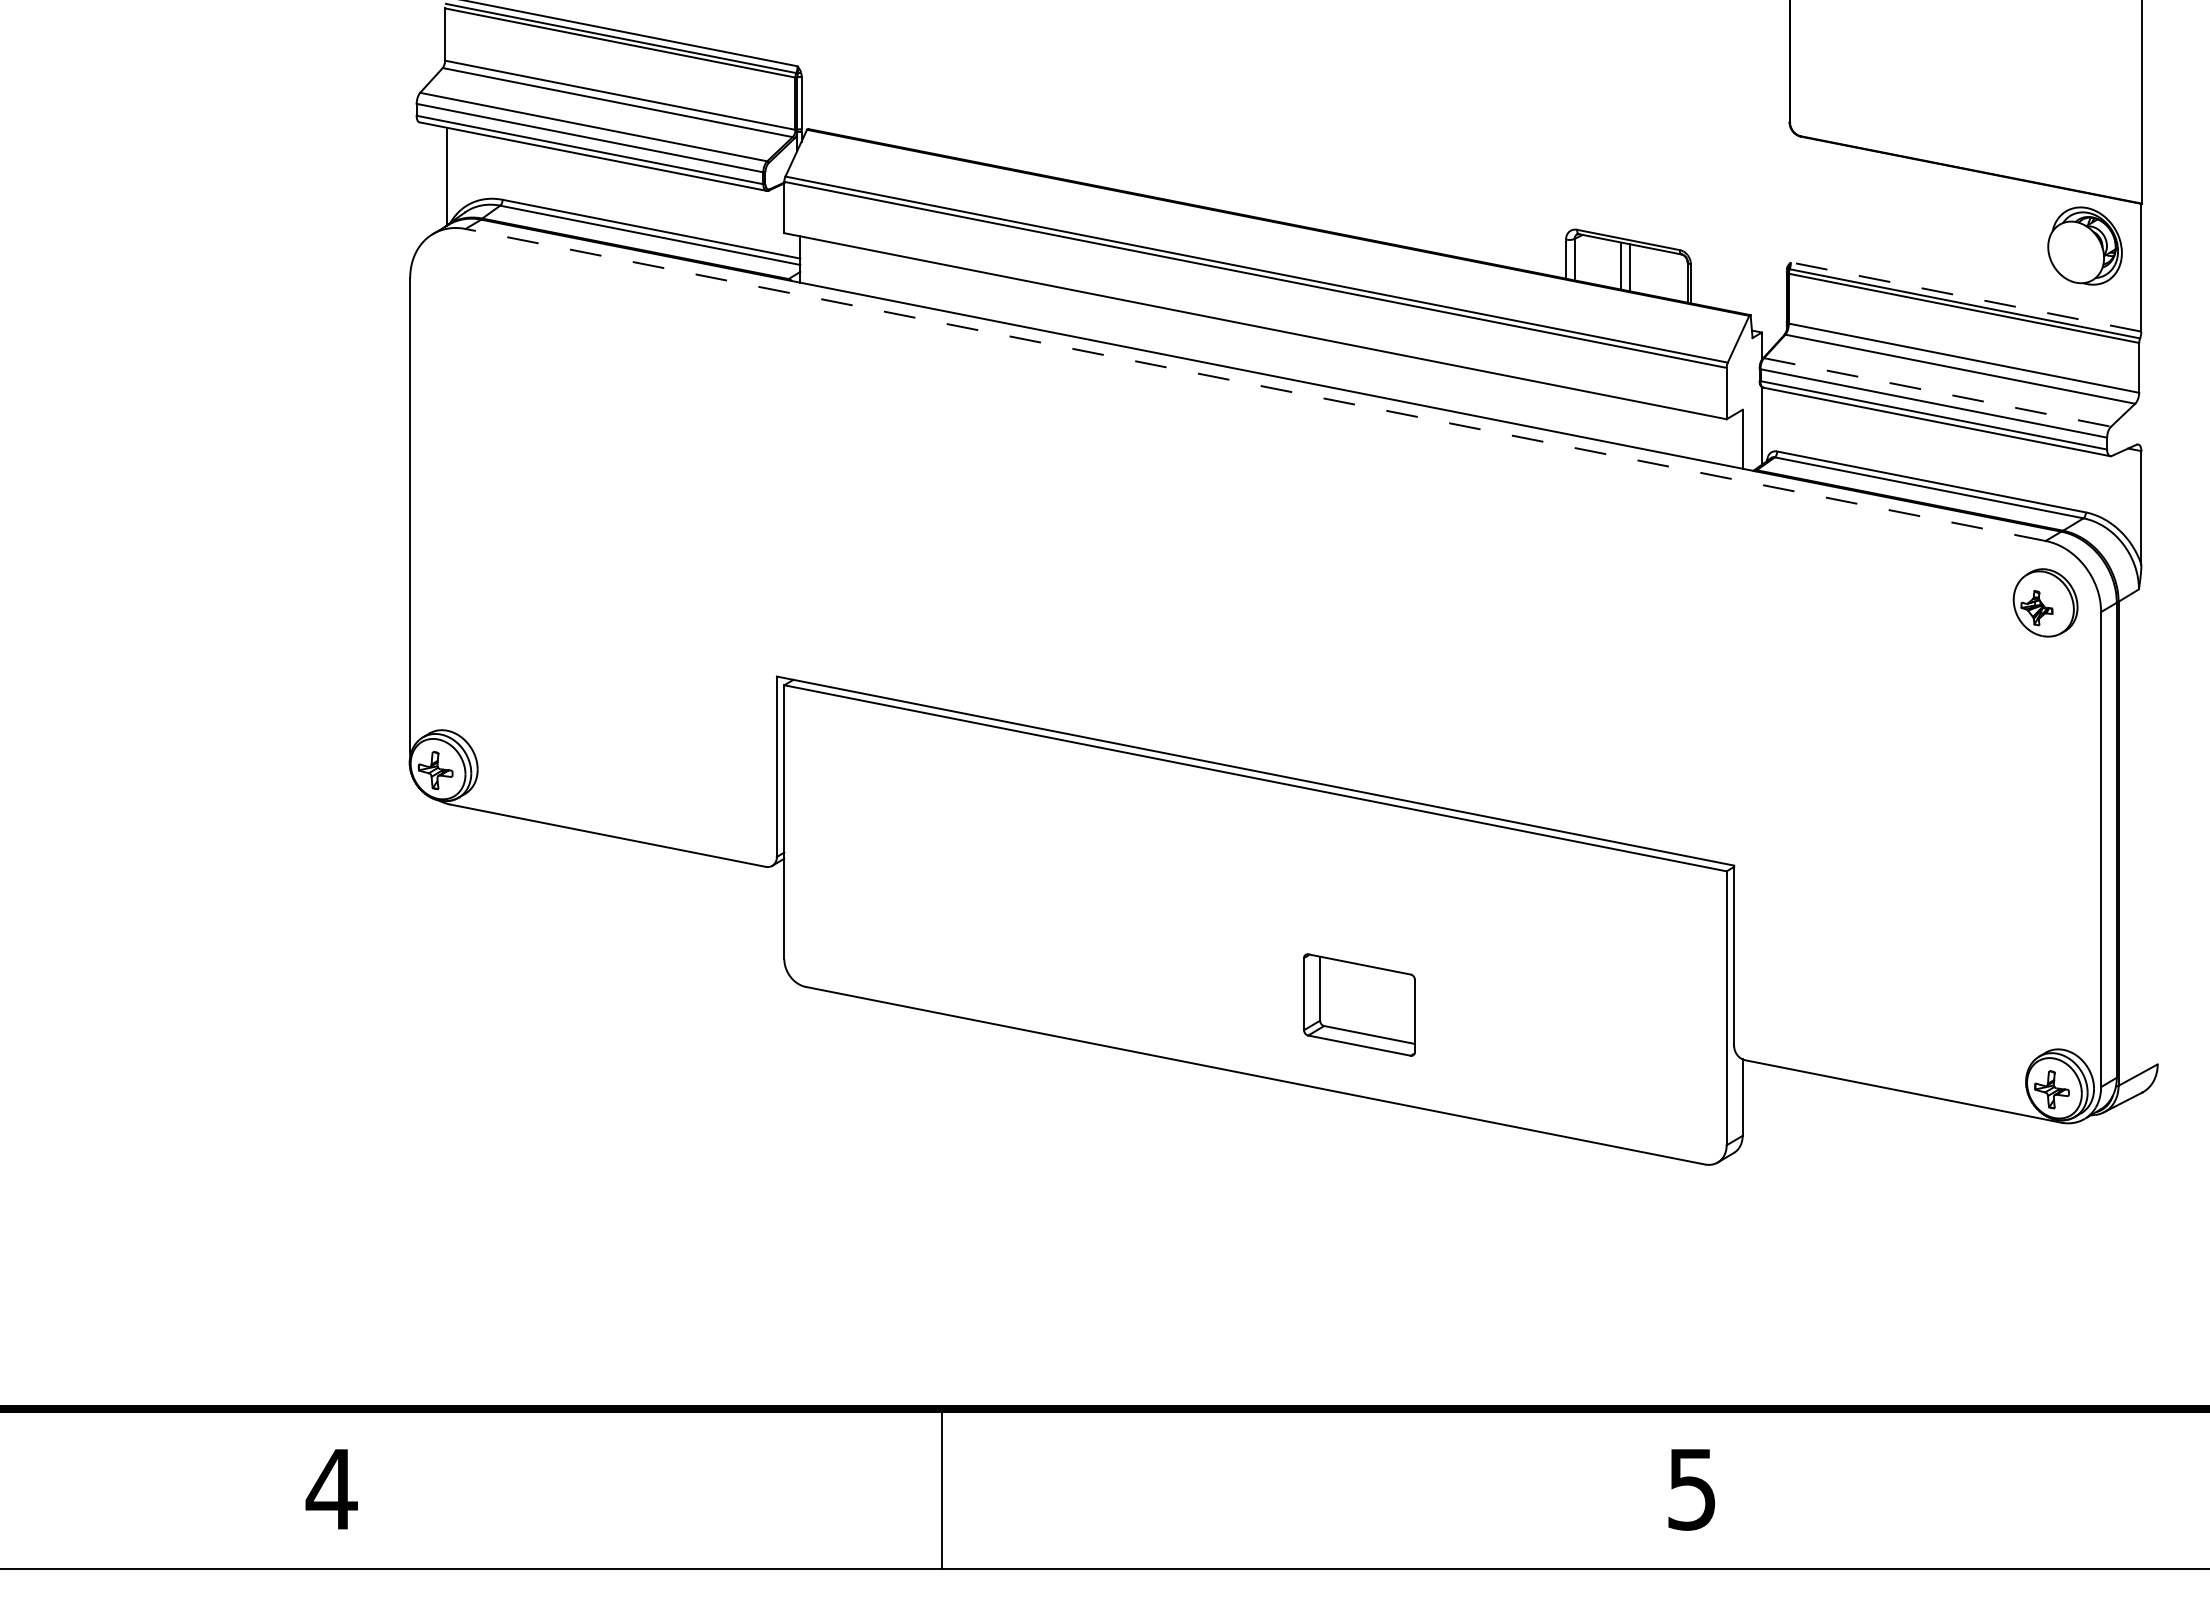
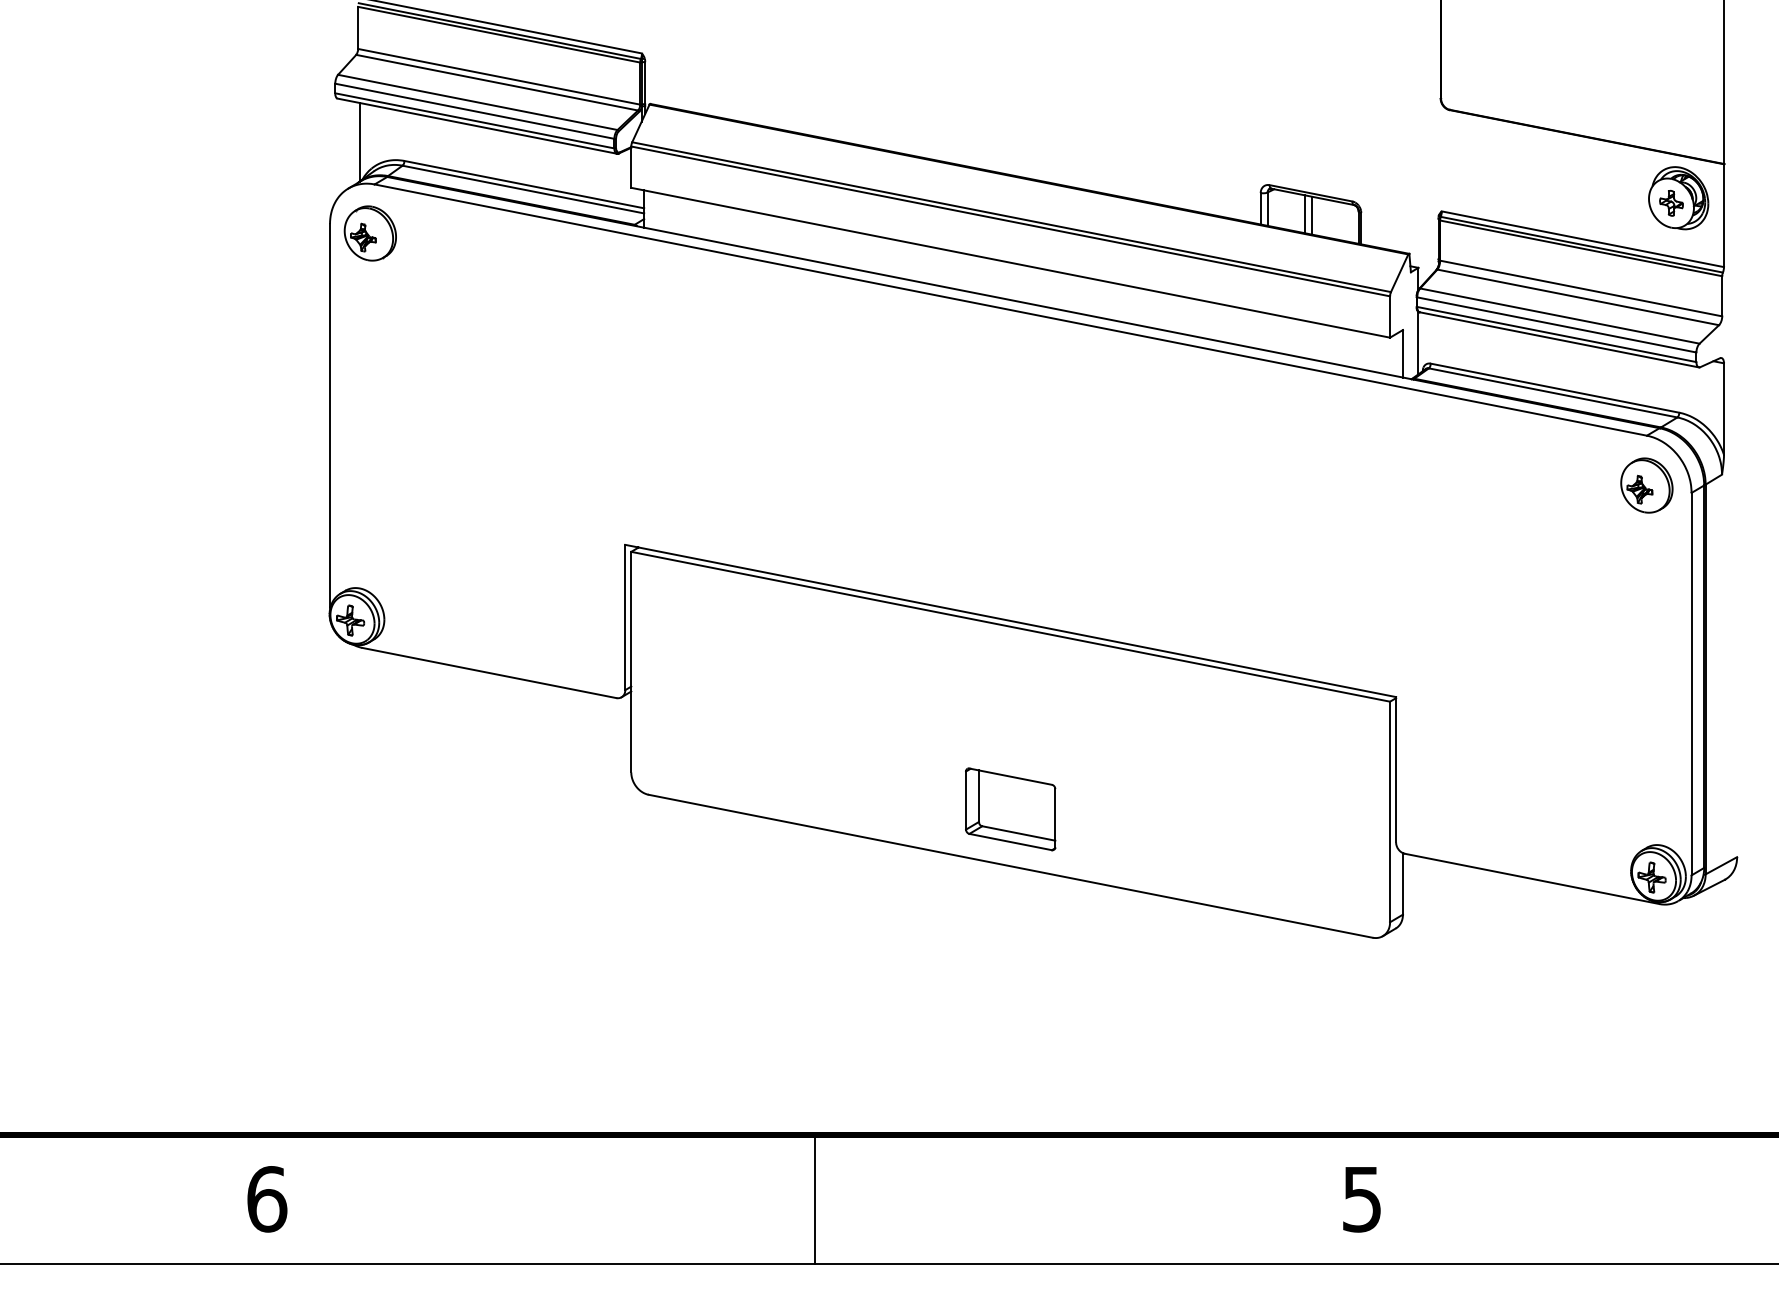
part: (2076, 252) -> (1671, 203), added
part: (460, 289) -> (370, 233), added
line: (1966, 297) -> (1583, 239), dashed -> solid
line: (1255, 384) -> (1010, 309), dashed -> solid
line: (1937, 392) -> (1559, 316), dashed -> solid
part: (1359, 1004) -> (1010, 808), moved
text: (331, 1489) -> (266, 1199), 4 -> 6
line: (942, 1489) -> (815, 1199), moved

